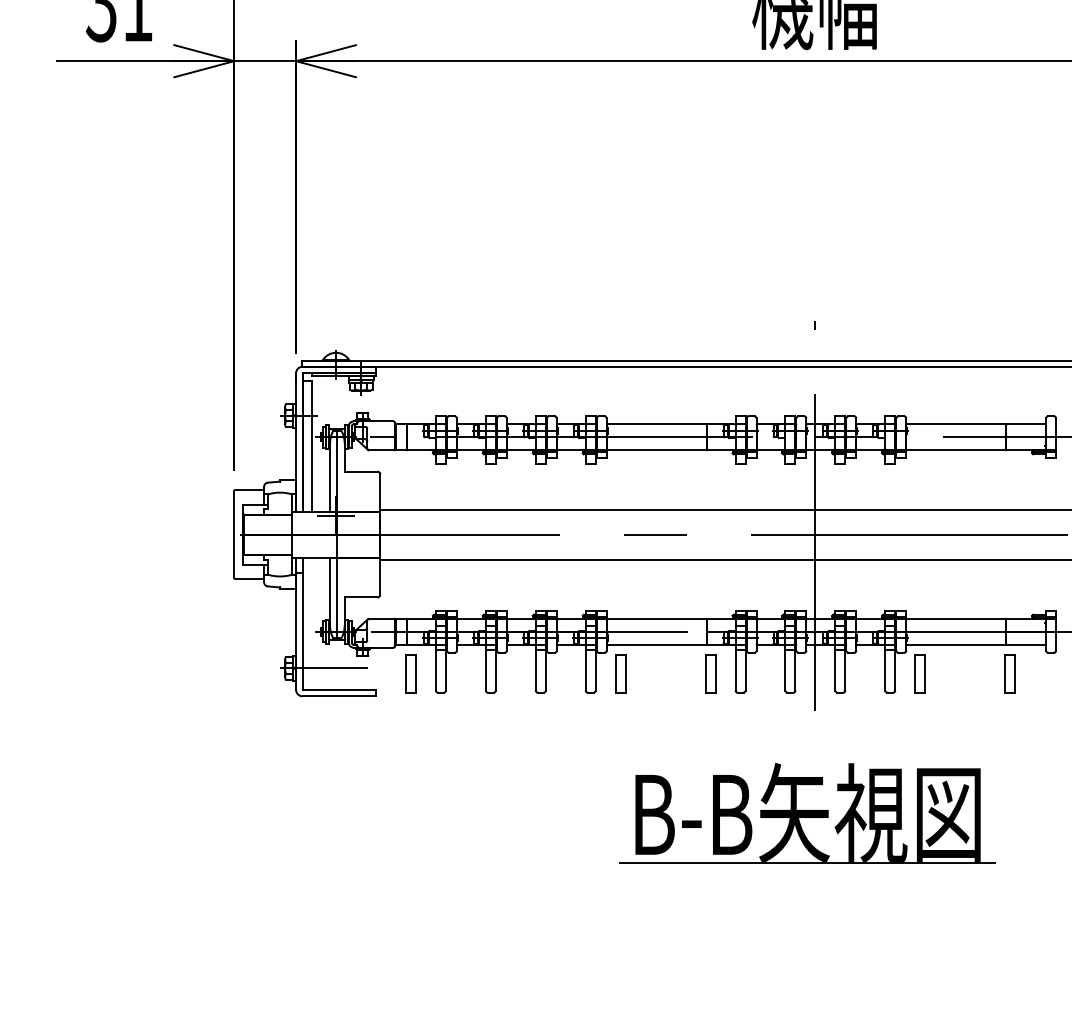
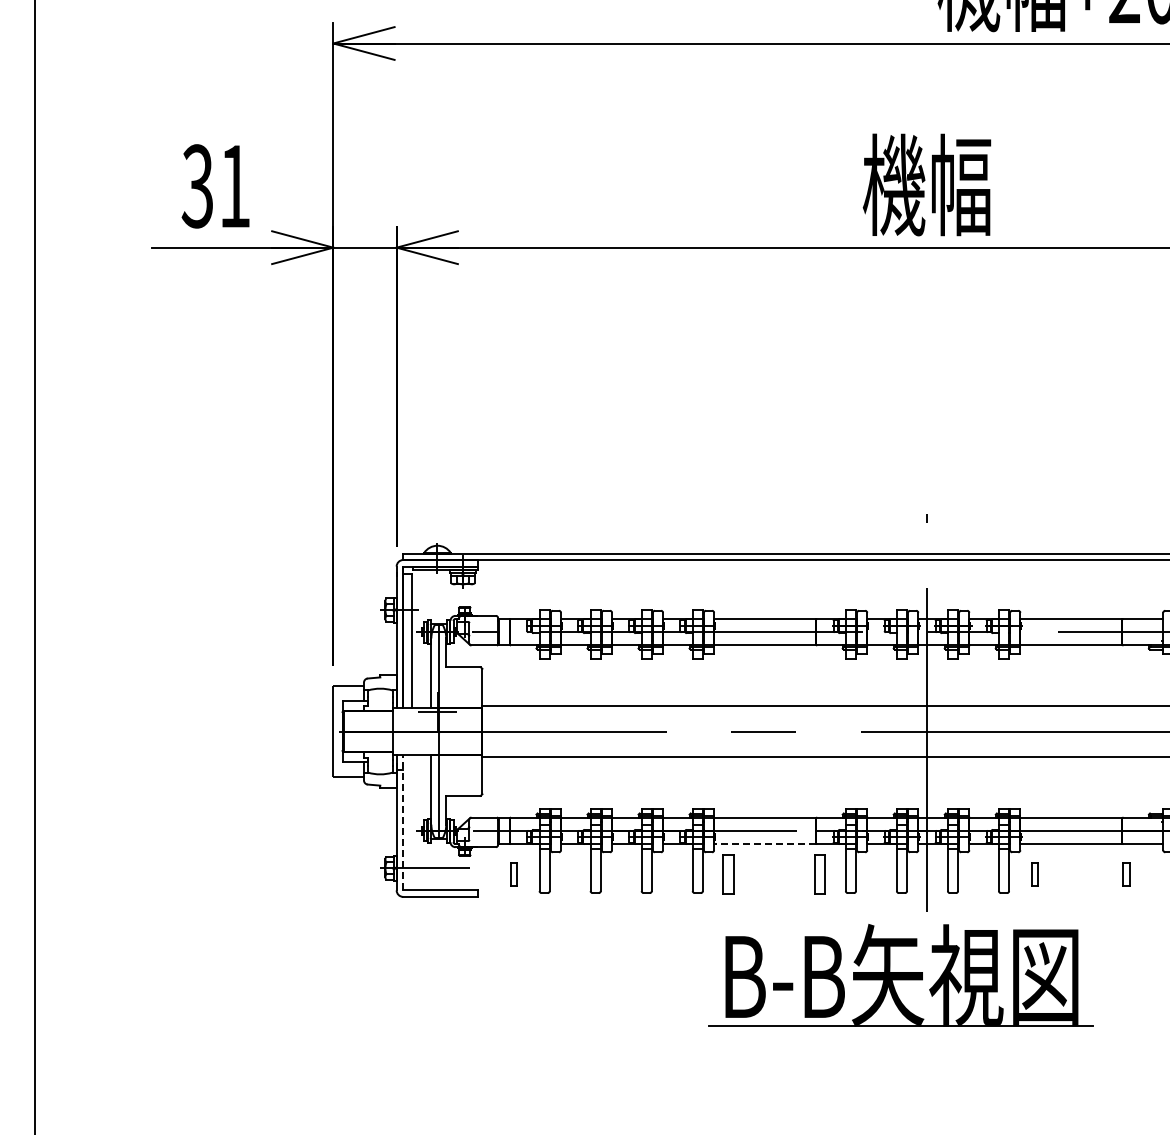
line: (302, 623) -> (403, 822), solid -> dashed
line: (655, 645) -> (764, 844), solid -> dashed
part: (410, 674) -> (513, 874), size x0.6
part: (920, 674) -> (1034, 874), size x0.6
part: (1010, 674) -> (1126, 874), size x0.6
part: (806, 813) -> (900, 975), moved

